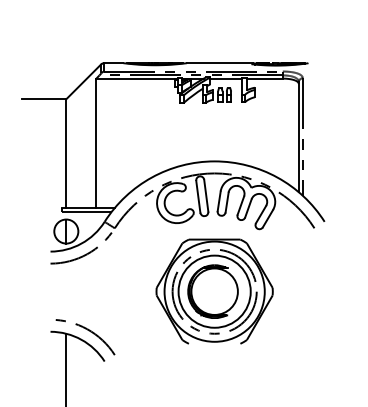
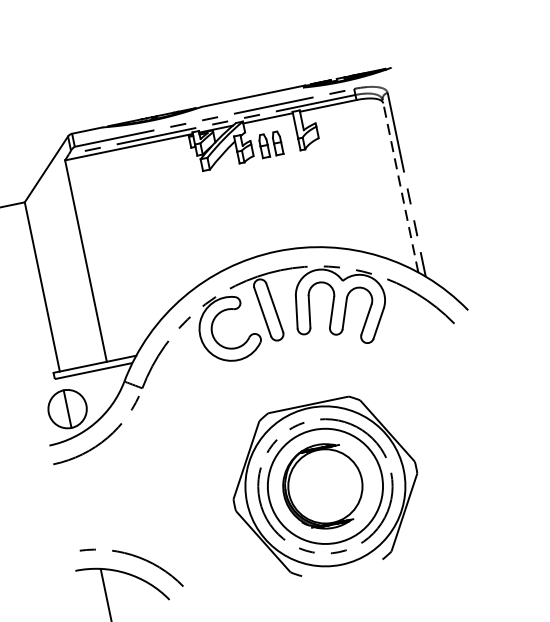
line: (298, 136) -> (399, 185), solid -> dashed
part: (214, 291) -> (325, 486), moved

